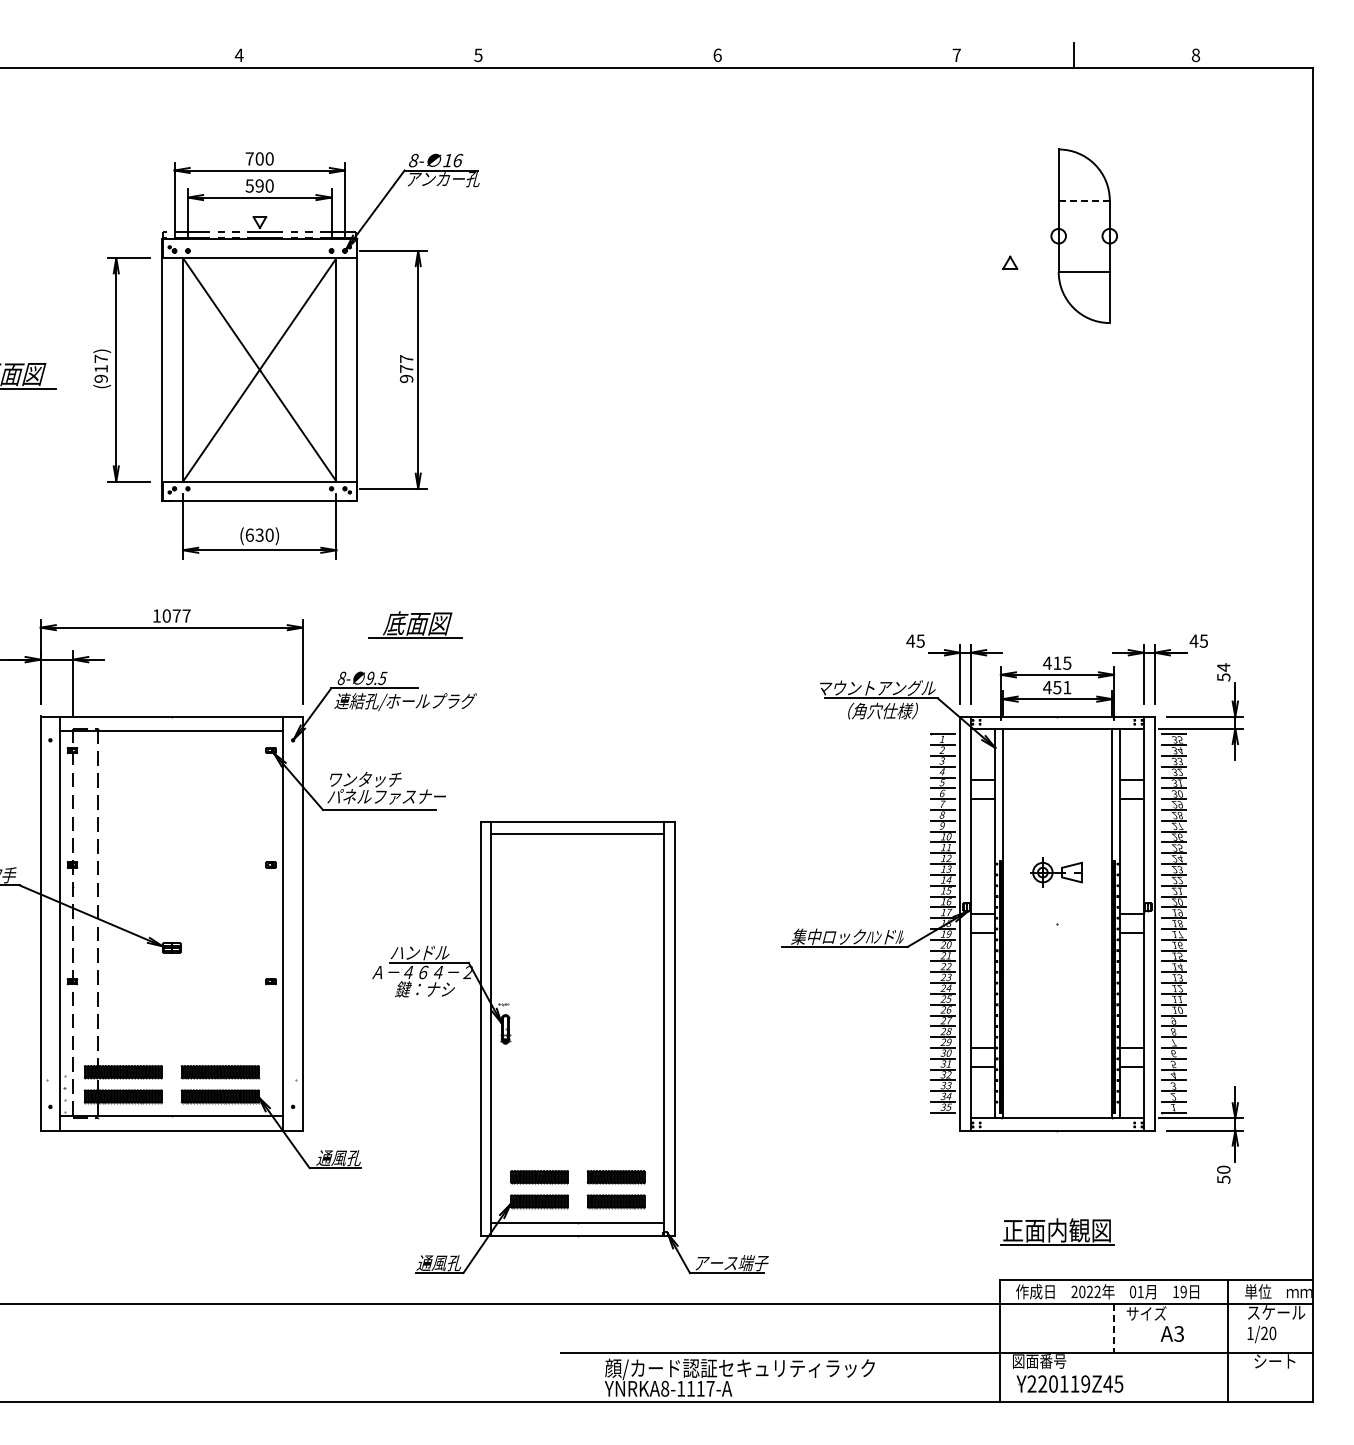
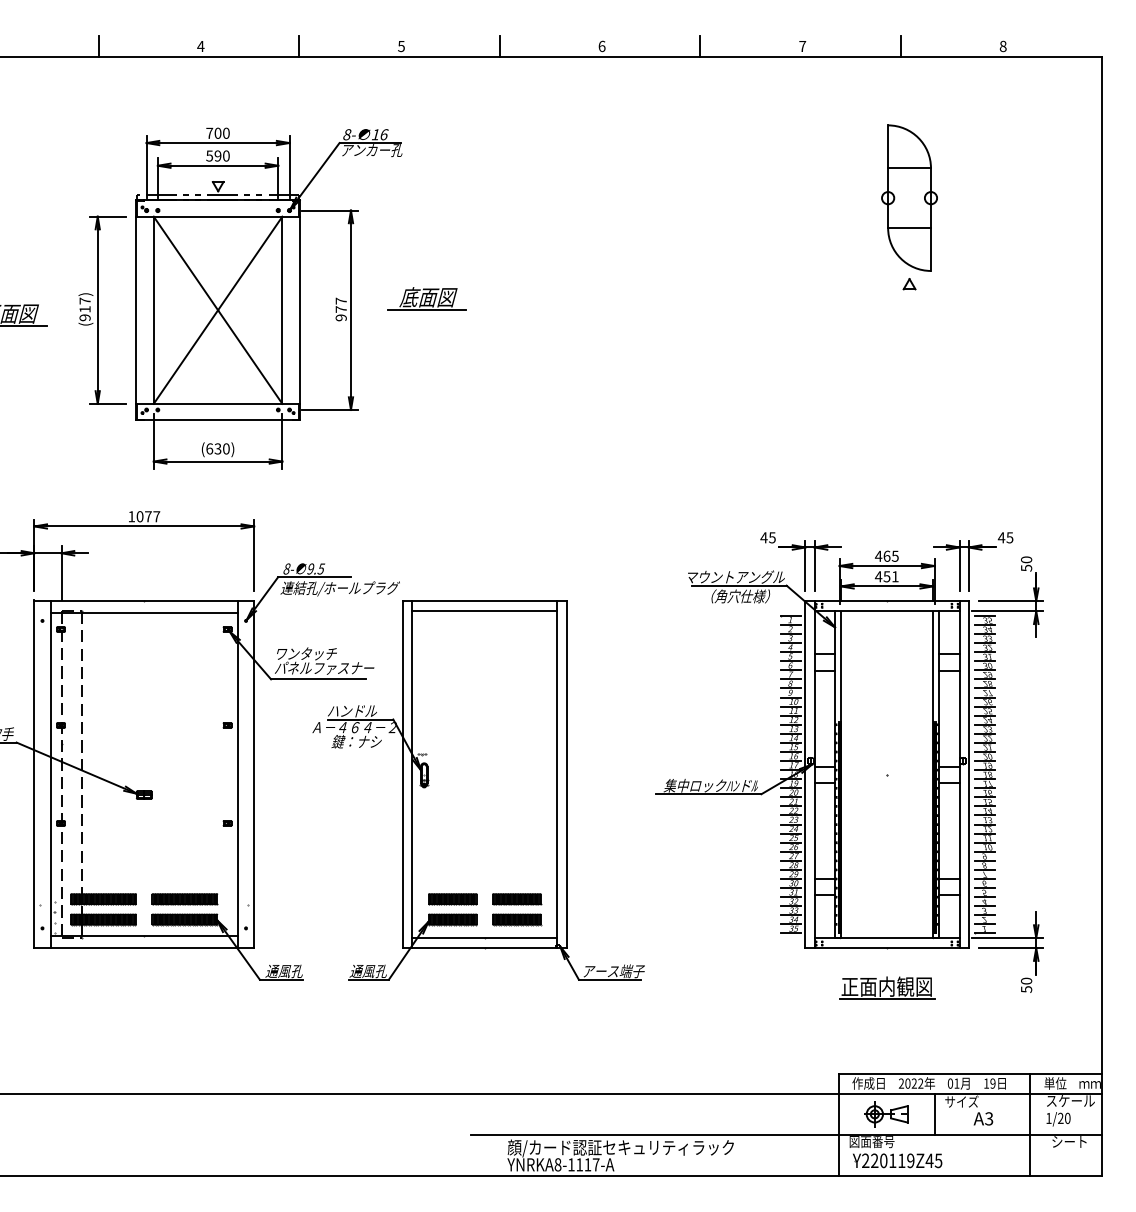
line: (117, 55) -> (98, 46), added
line: (356, 55) -> (299, 46), added
line: (595, 55) -> (499, 46), added
line: (834, 55) -> (700, 46), added
line: (1084, 200) -> (909, 168), dashed -> solid
part: (1010, 262) -> (909, 283), moved
part: (415, 624) -> (426, 298), moved
text: (1057, 662) -> (887, 555), 415 -> 465
text: (1223, 667) -> (1026, 559), 54 -> 50
part: (1056, 872) -> (886, 1114), moved
part: (570, 1047) -> (478, 790), moved
part: (1057, 1231) -> (887, 987), moved
line: (1114, 1329) -> (934, 1115), dashed -> solid

